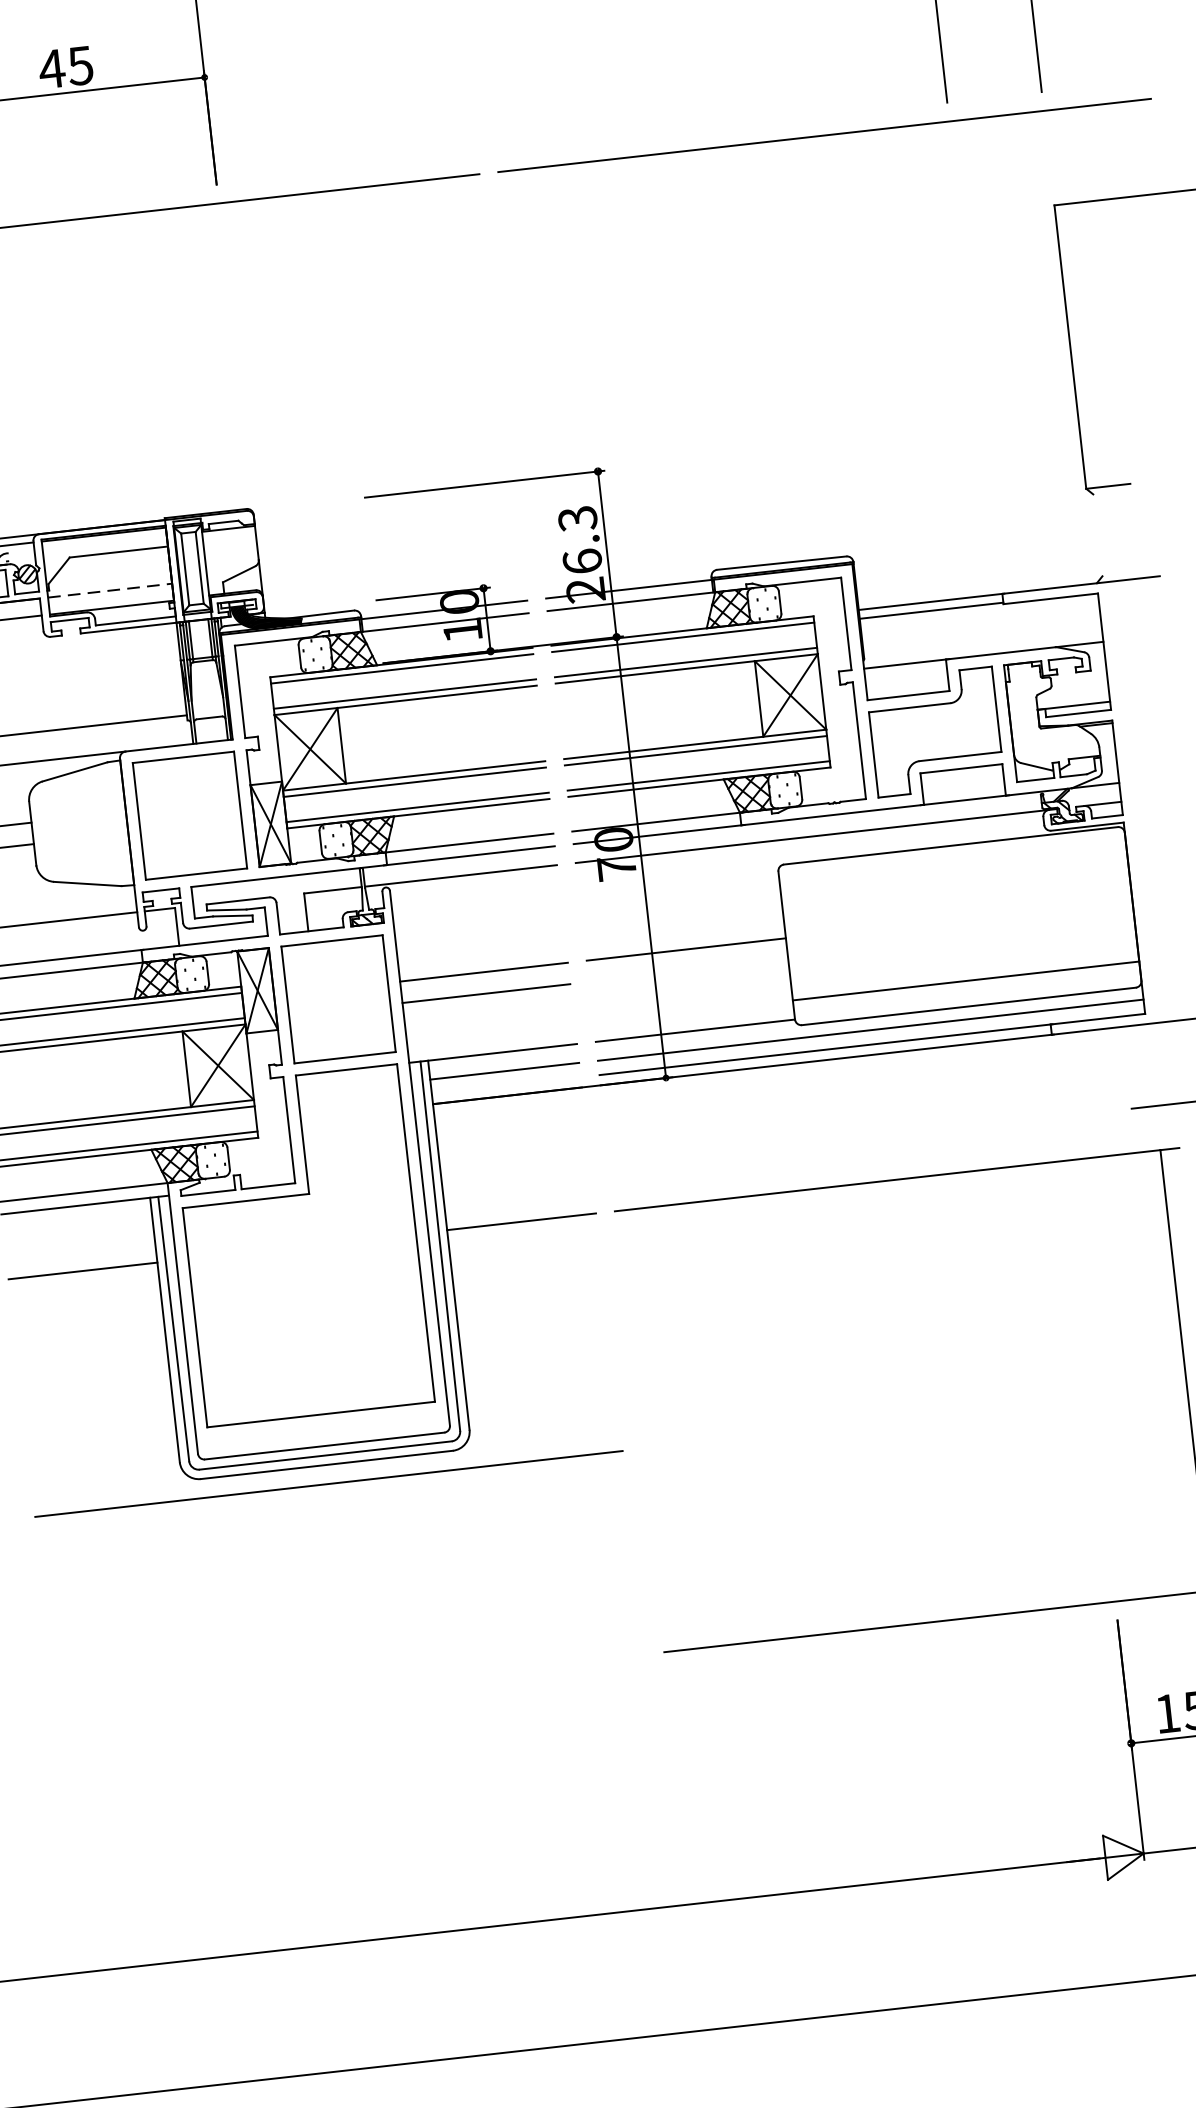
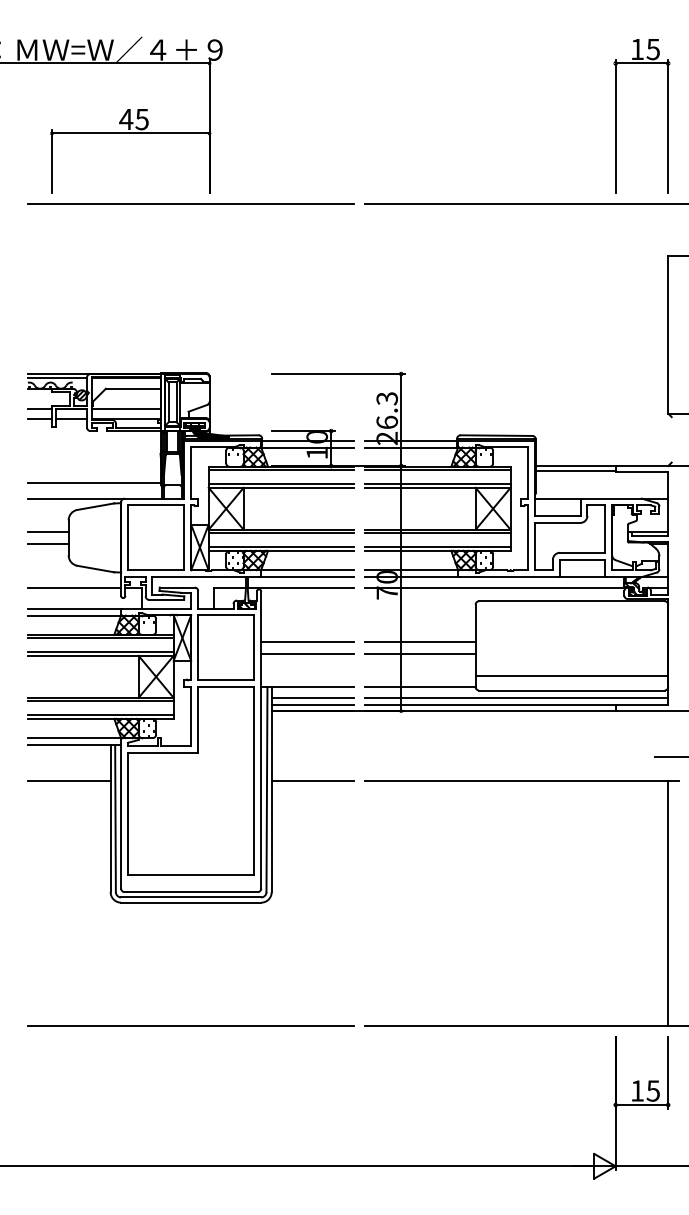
line: (110, 590) -> (126, 409), dashed -> solid
line: (687, 970) -> (419, 653), added
line: (505, 1085) -> (312, 705), added
line: (327, 1482) -> (190, 1025), moved

